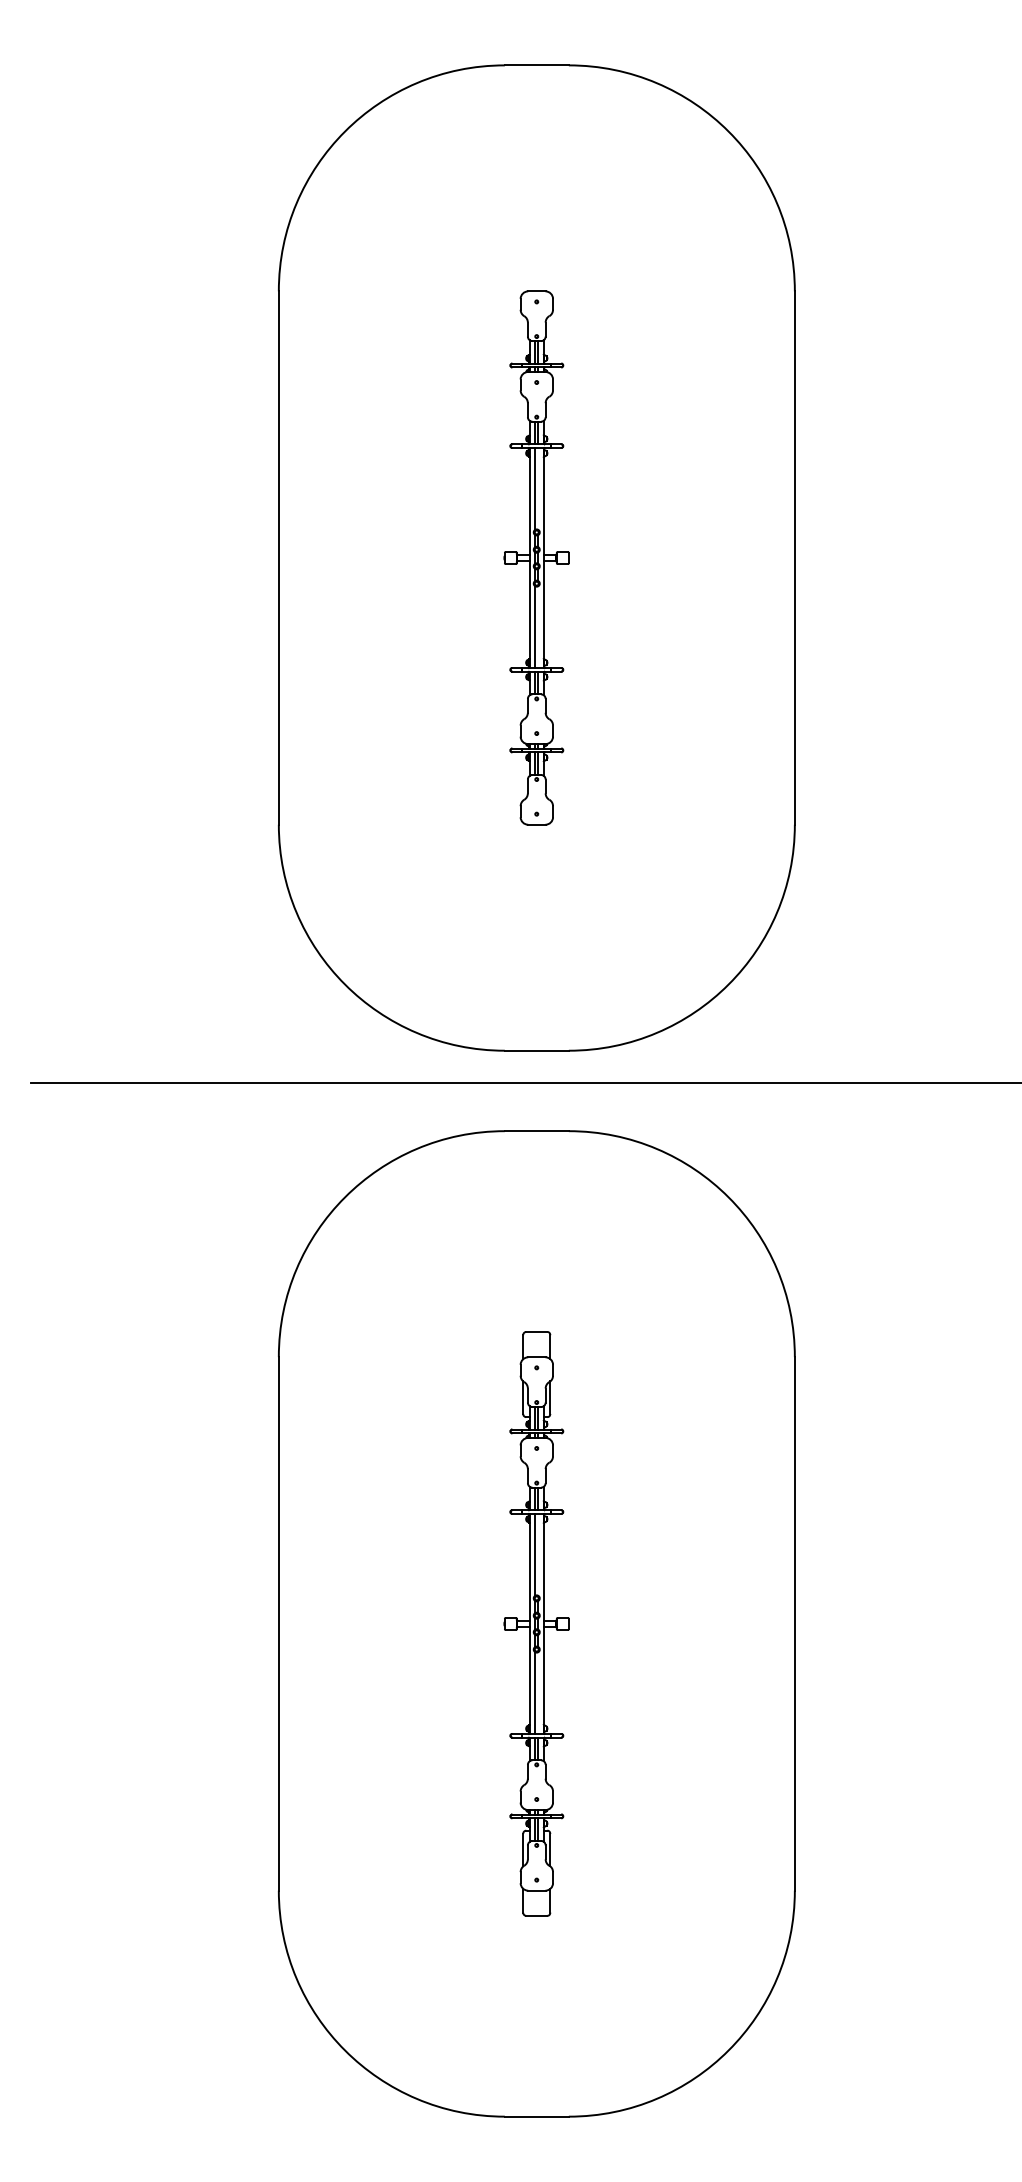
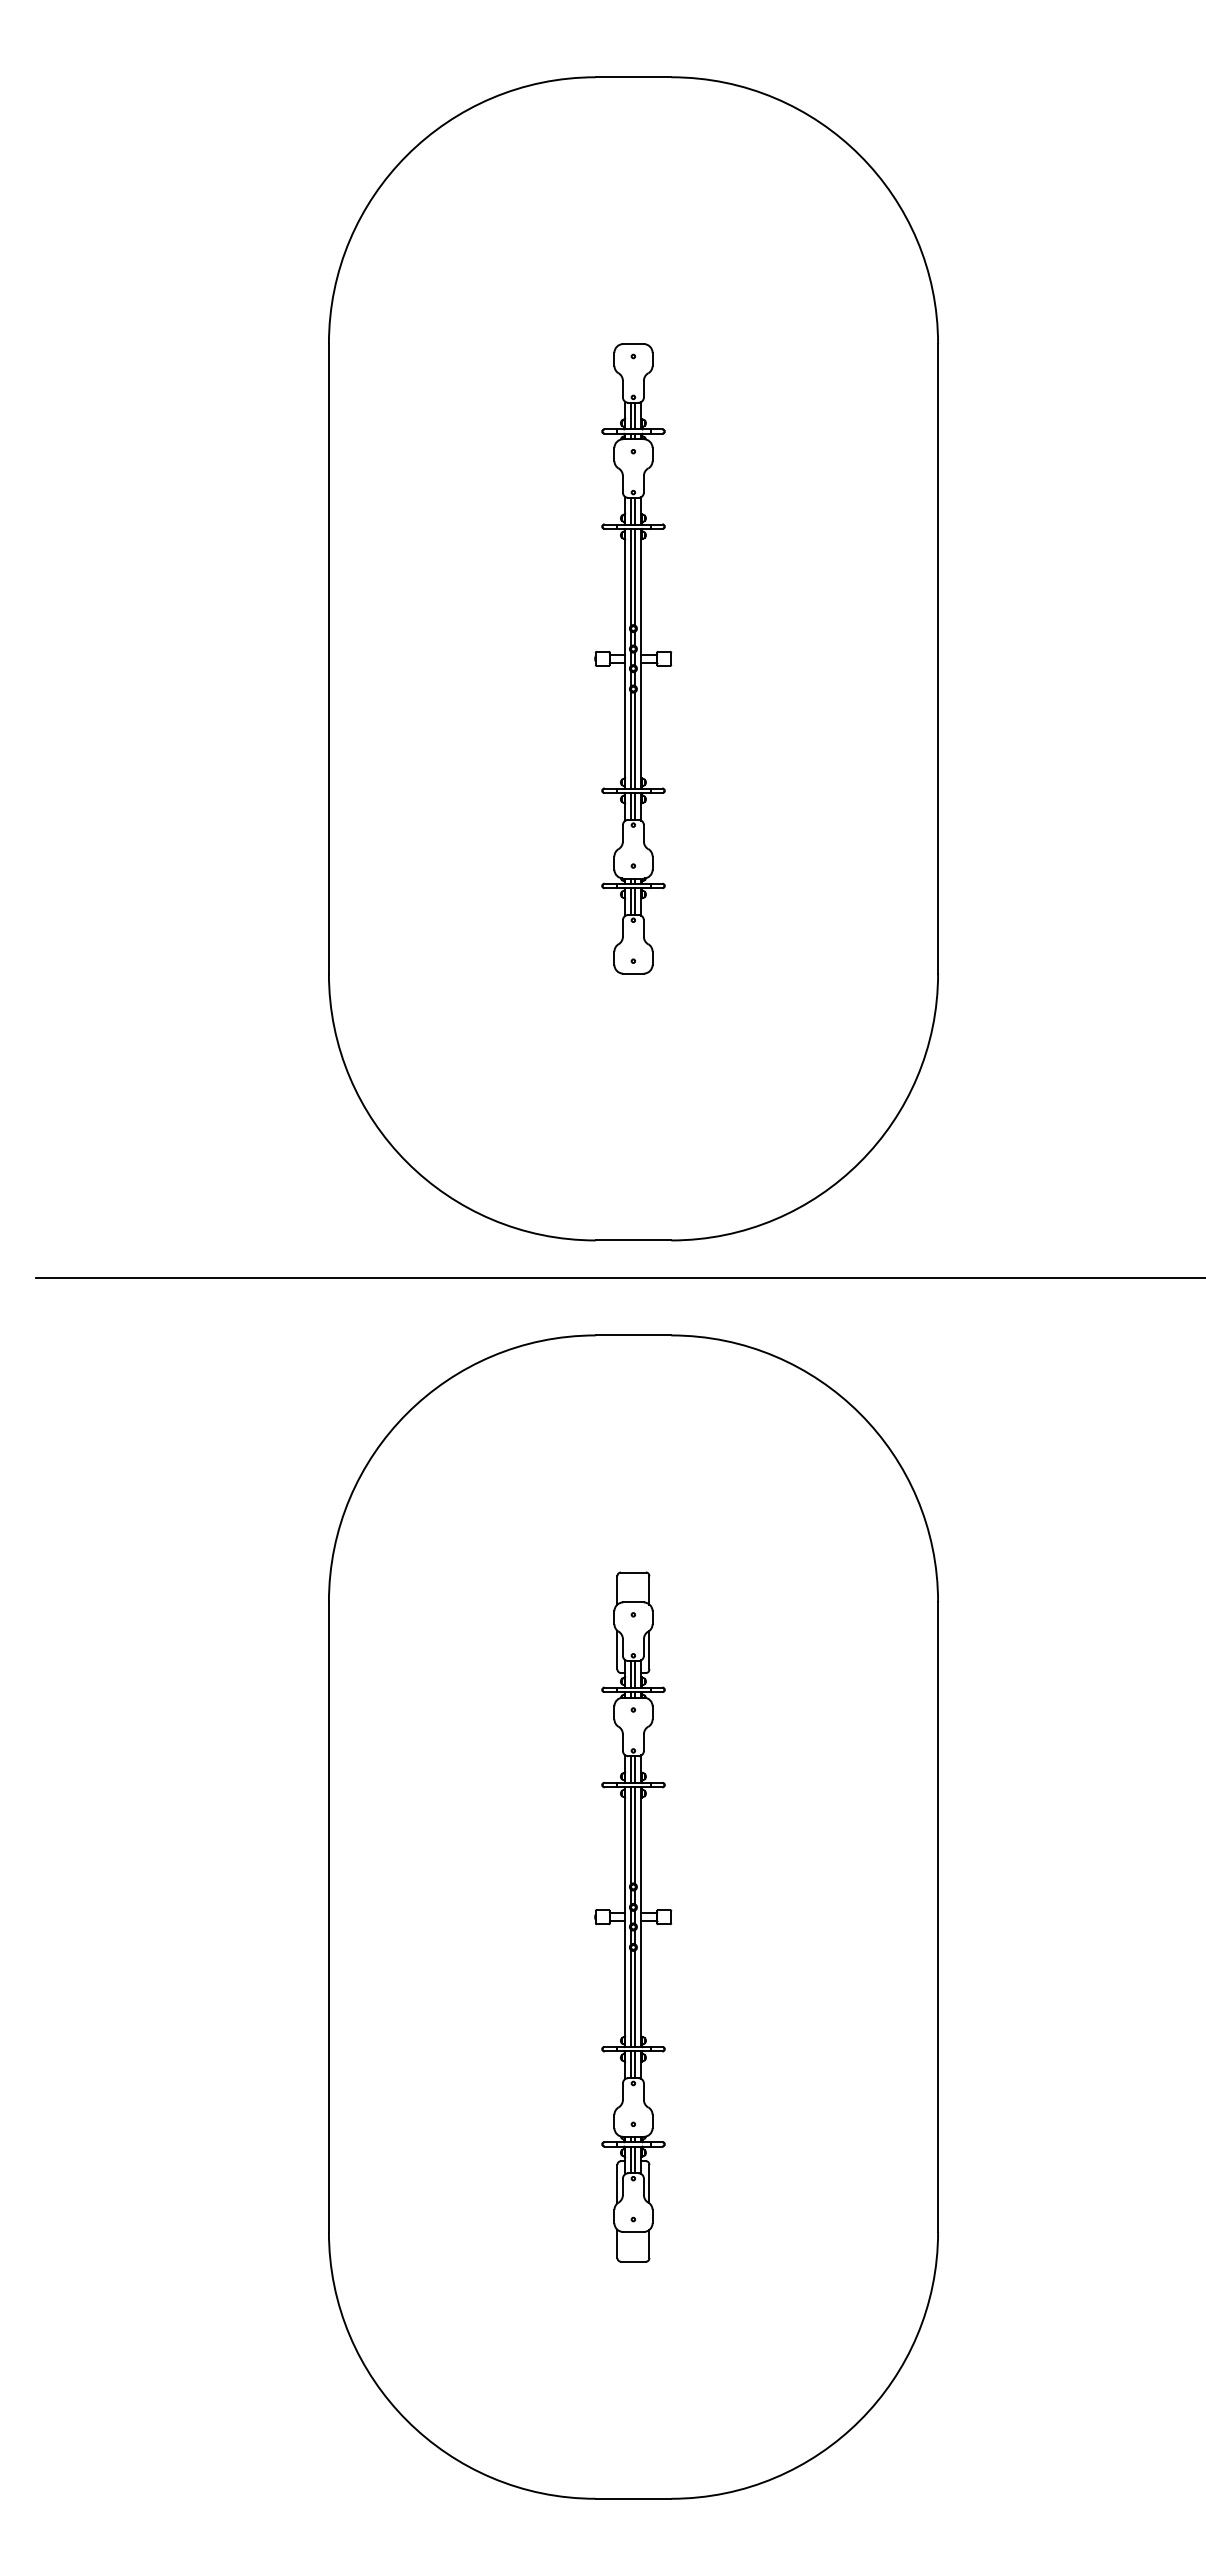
line: (538, 489) -> (635, 577), added
line: (538, 626) -> (635, 739), added
line: (538, 1554) -> (635, 1835), added
line: (538, 1692) -> (635, 1998), added

